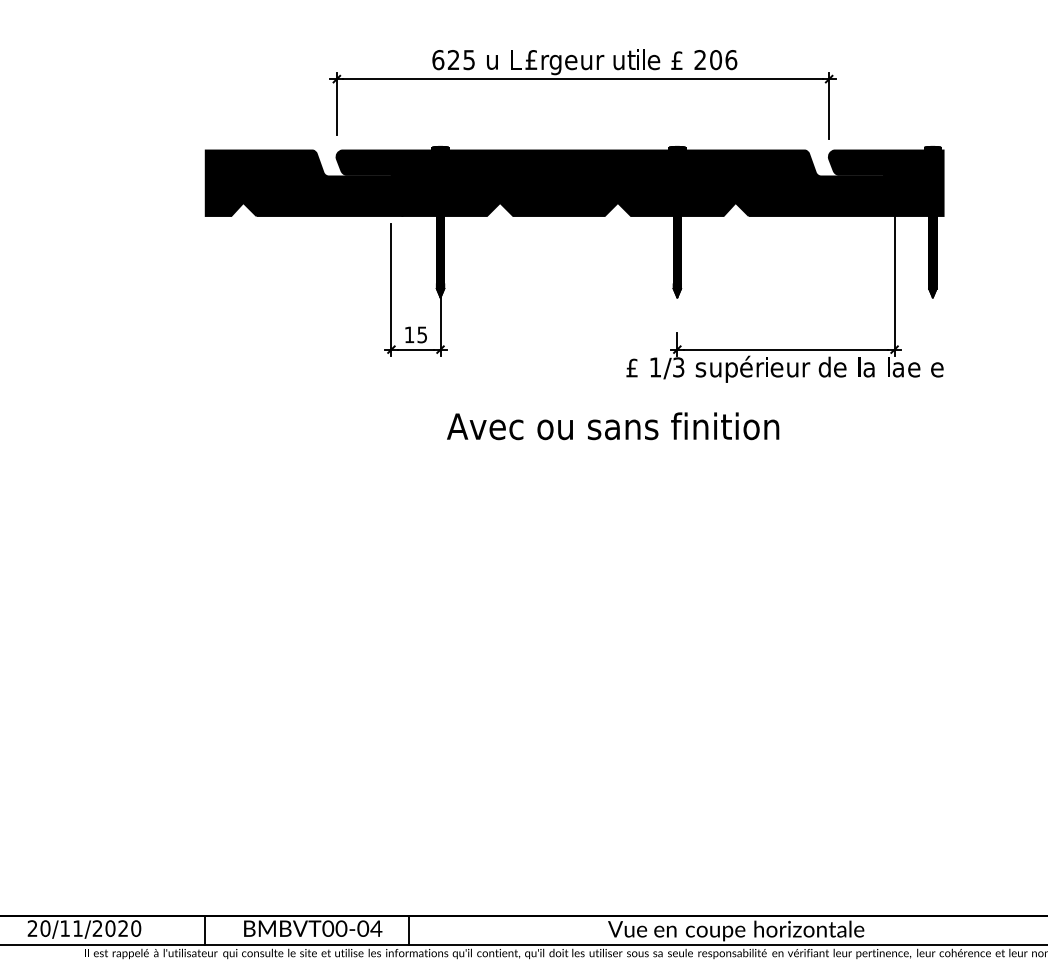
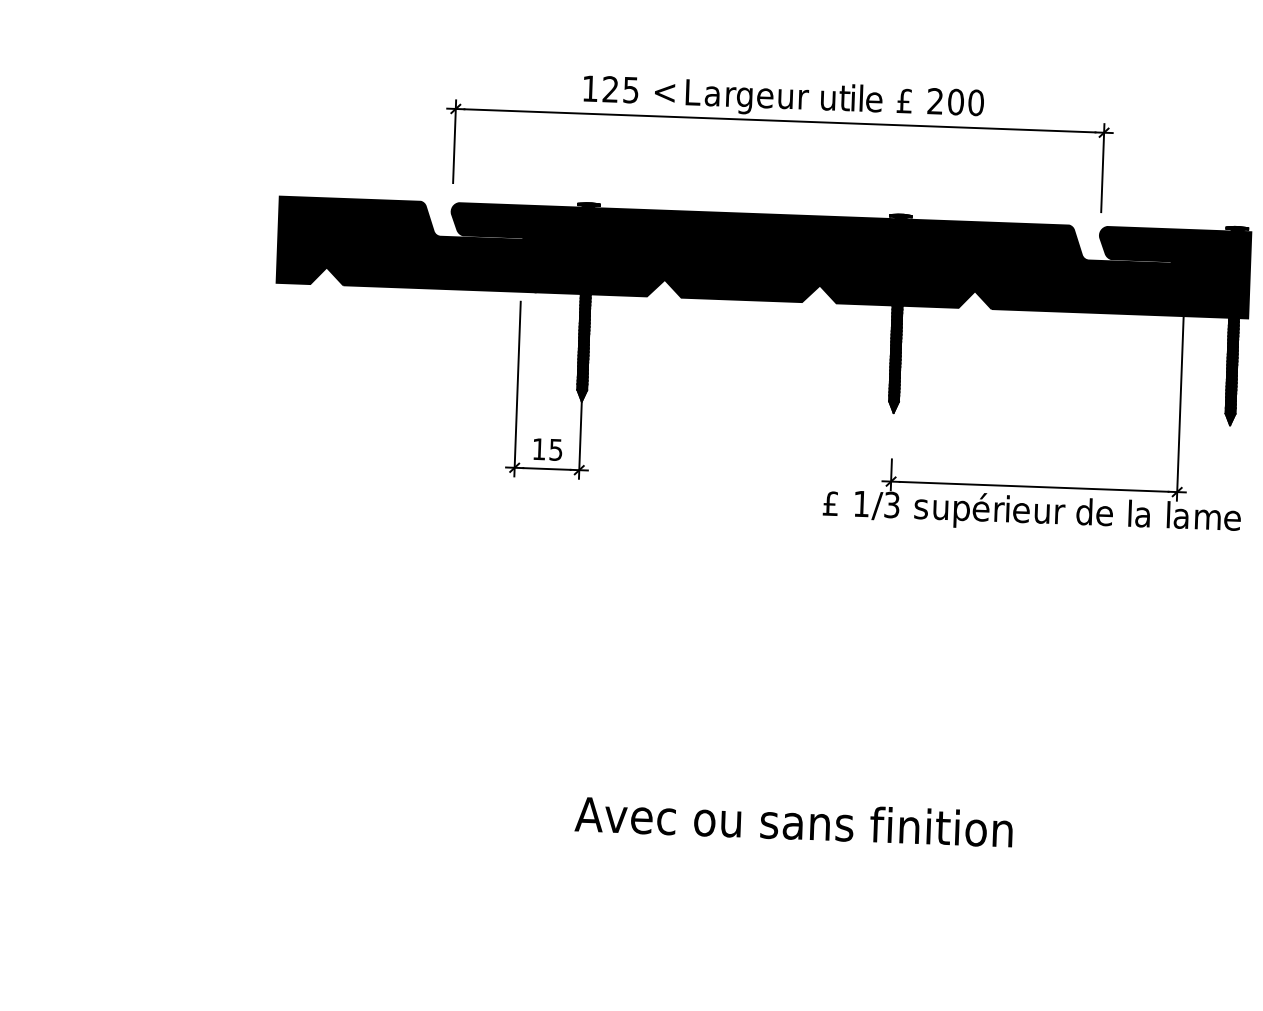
text: (731, 59) -> (976, 102), 6 -> 0
text: (438, 60) -> (590, 89), 6 -> 1
text: (531, 60) -> (713, 93), £ -> a
text: (494, 61) -> (664, 93), u -> <
text: (918, 369) -> (1207, 519), e -> m
text: (613, 426) -> (794, 822), moved

